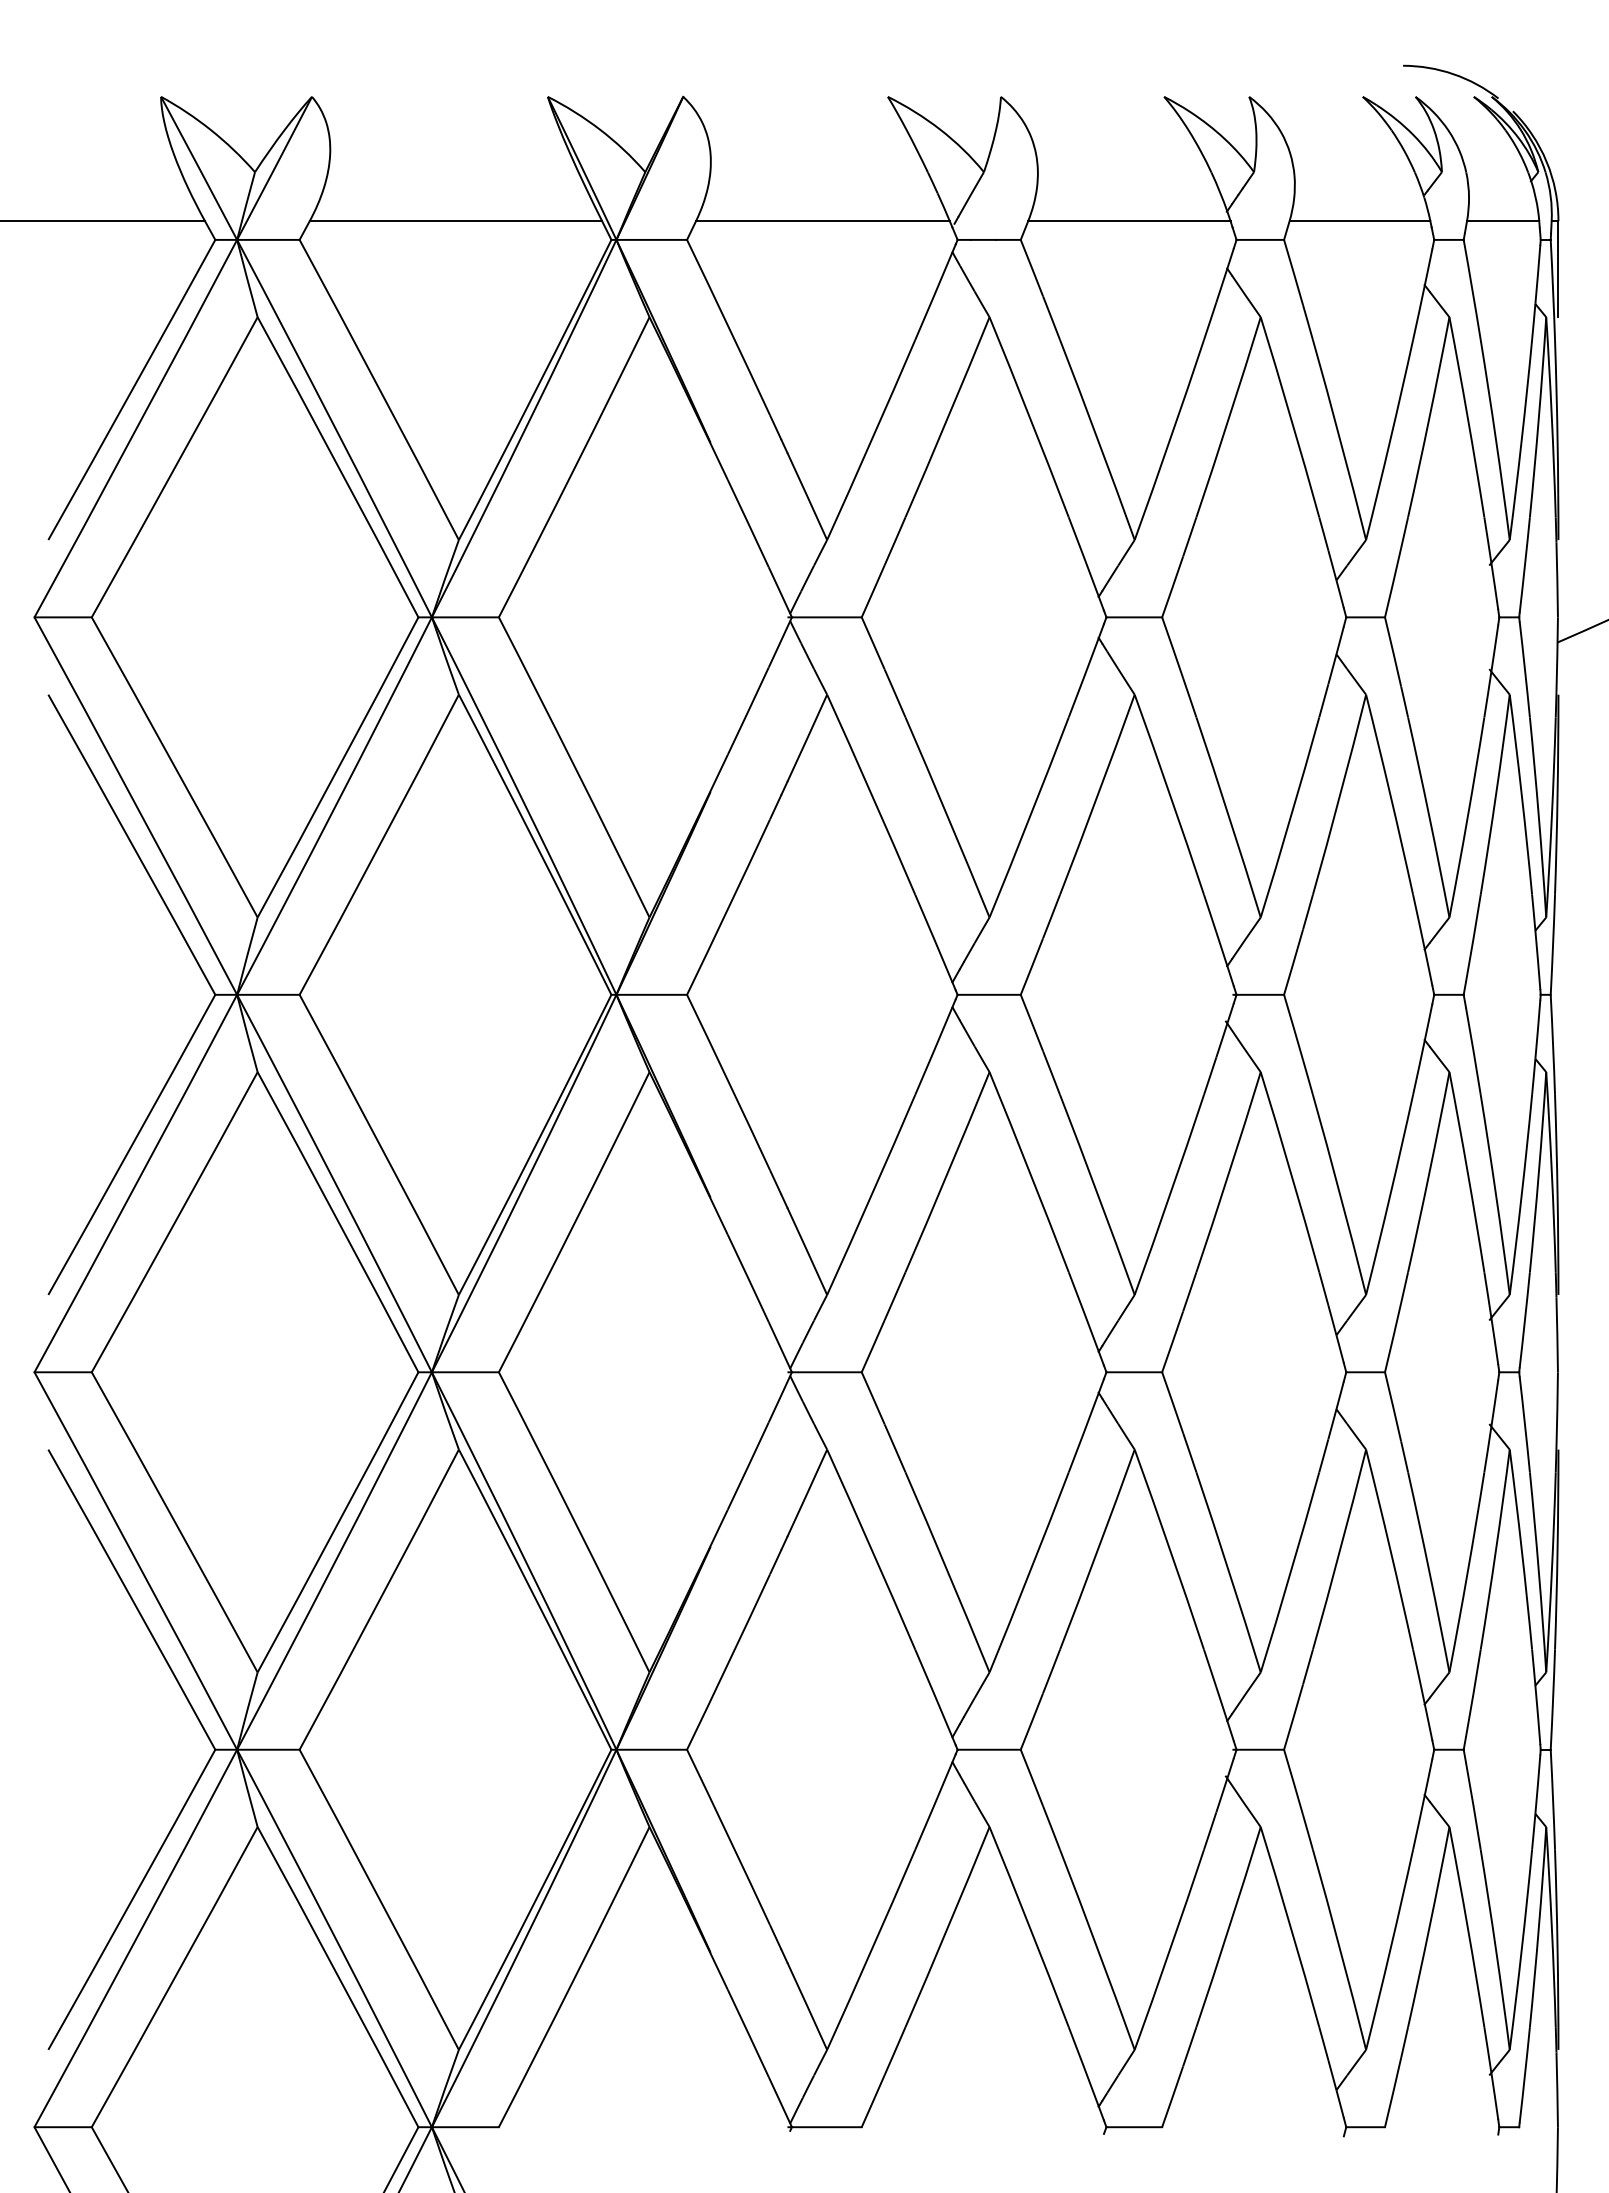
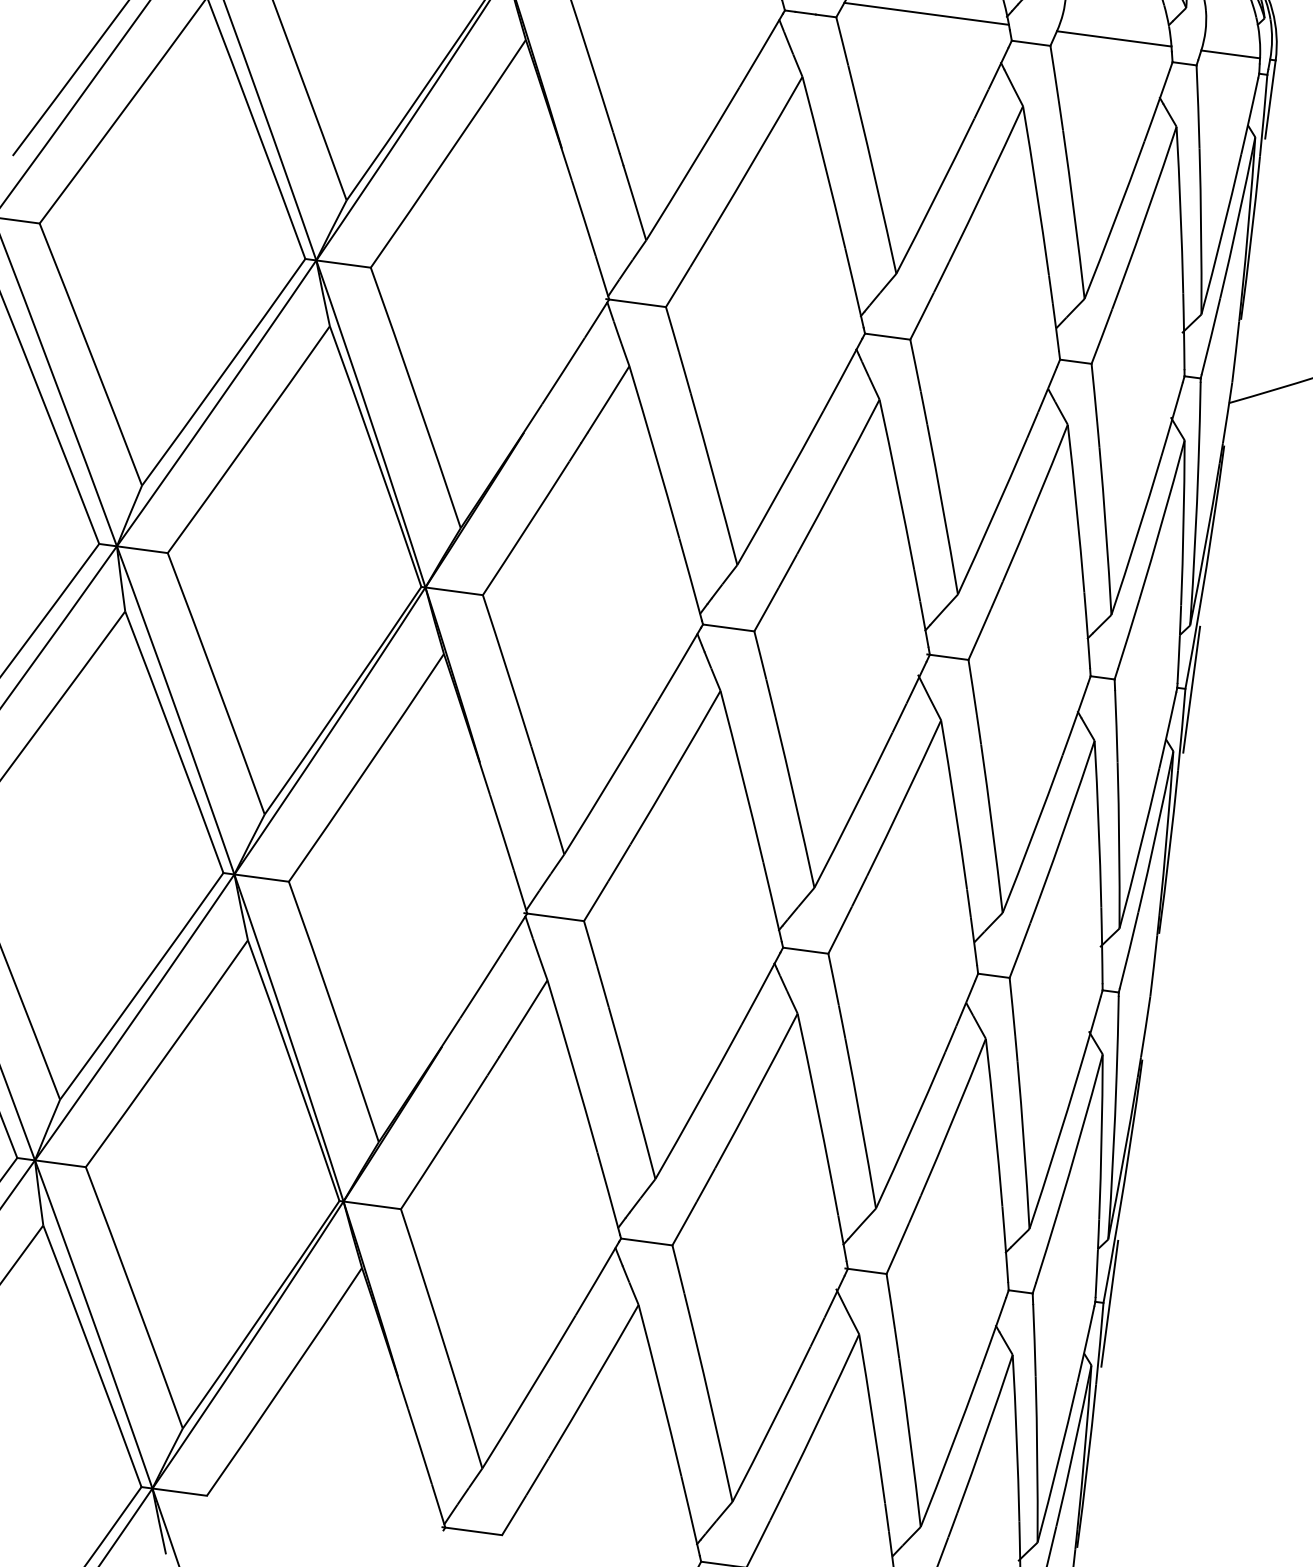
line: (1558, 994) -> (1191, 689), added
line: (1558, 1749) -> (1109, 1303), added

